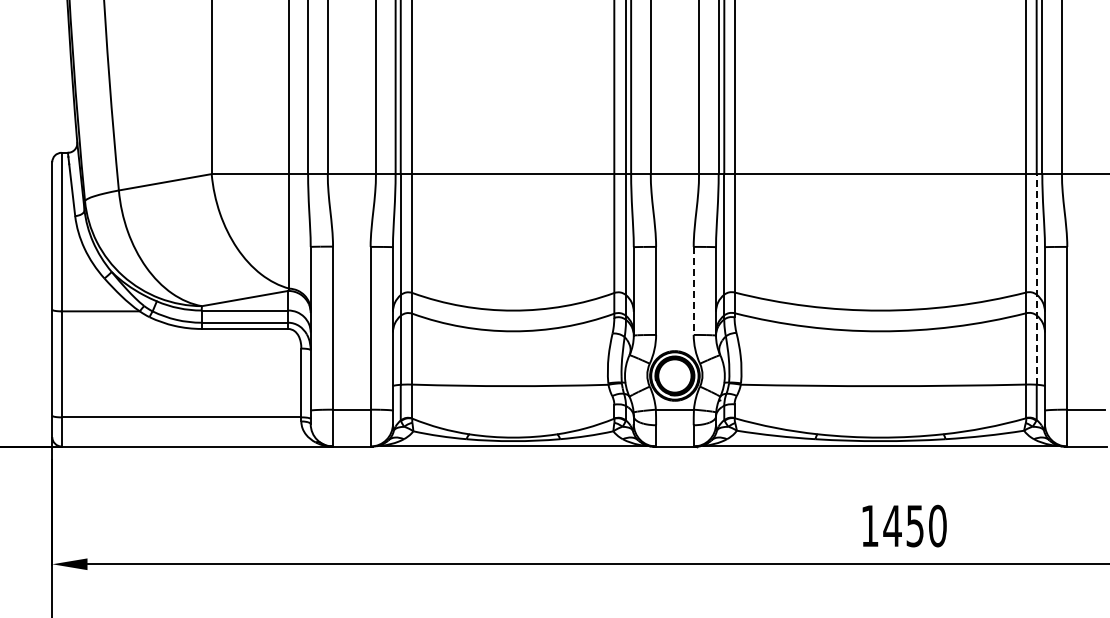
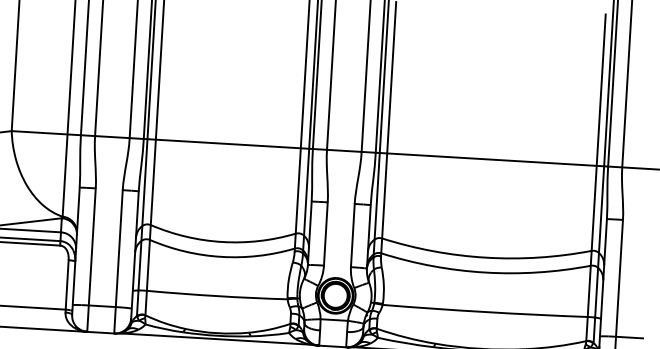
line: (1036, 278) -> (599, 241), dashed -> solid
line: (693, 291) -> (352, 235), dashed -> solid

